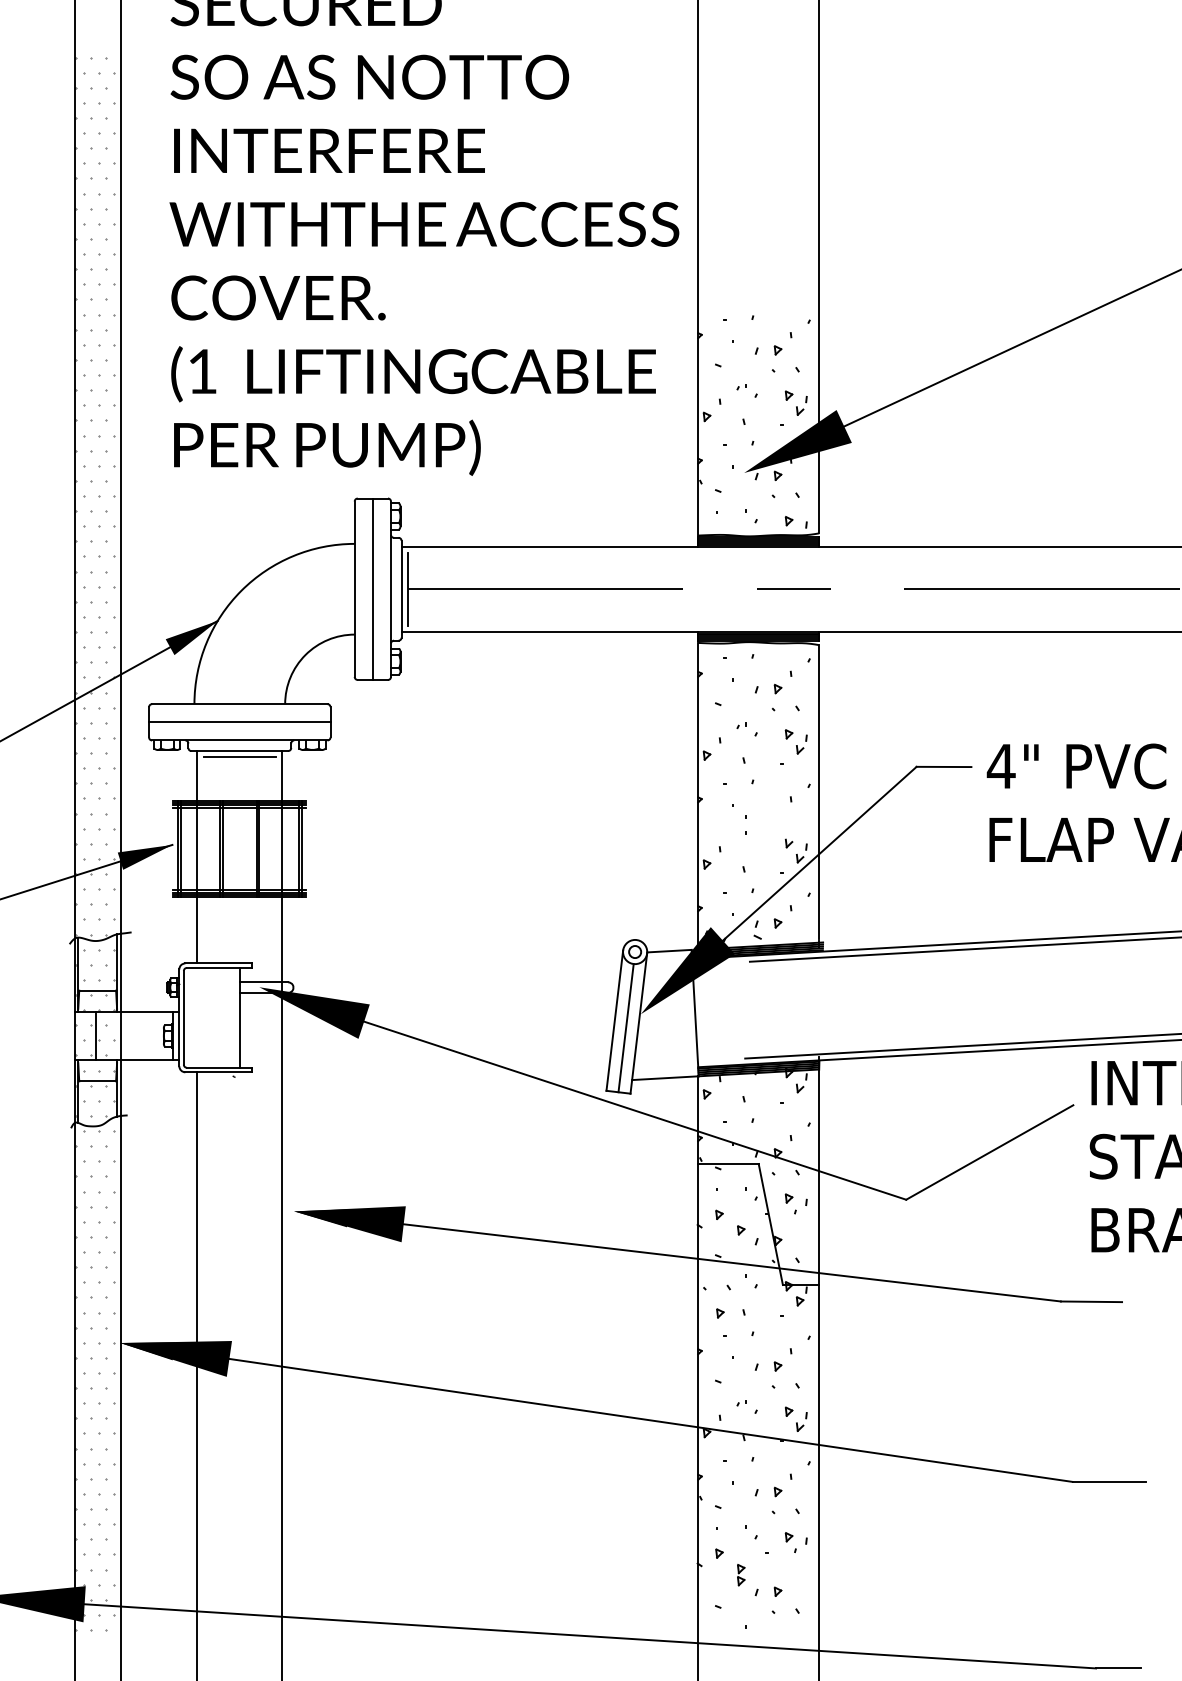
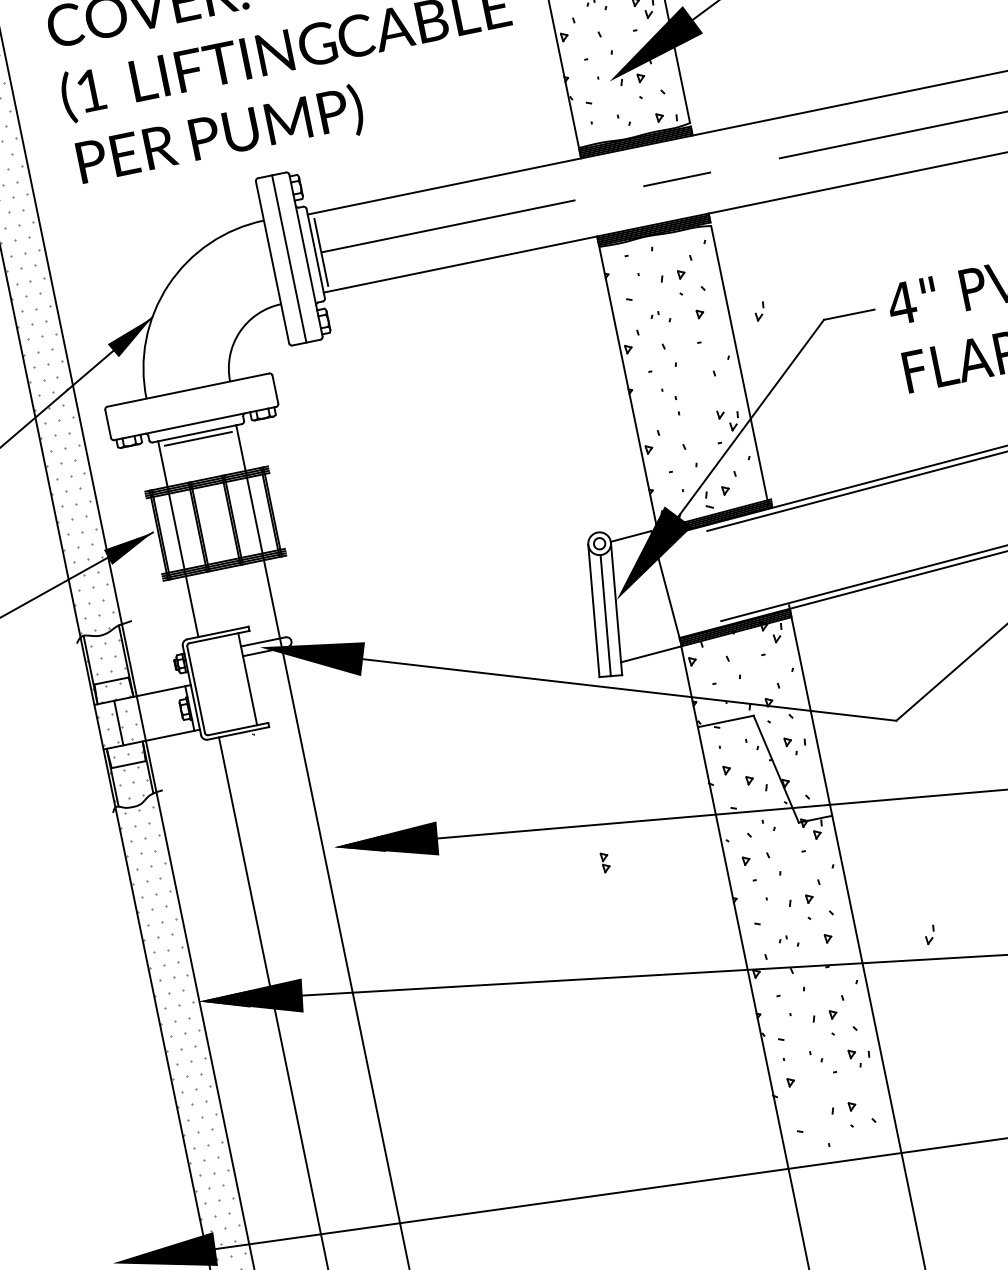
line: (239, 722) -> (191, 407), removed
part: (801, 744) -> (759, 311), moved
part: (801, 1421) -> (929, 934), moved
part: (741, 1575) -> (605, 862), moved

